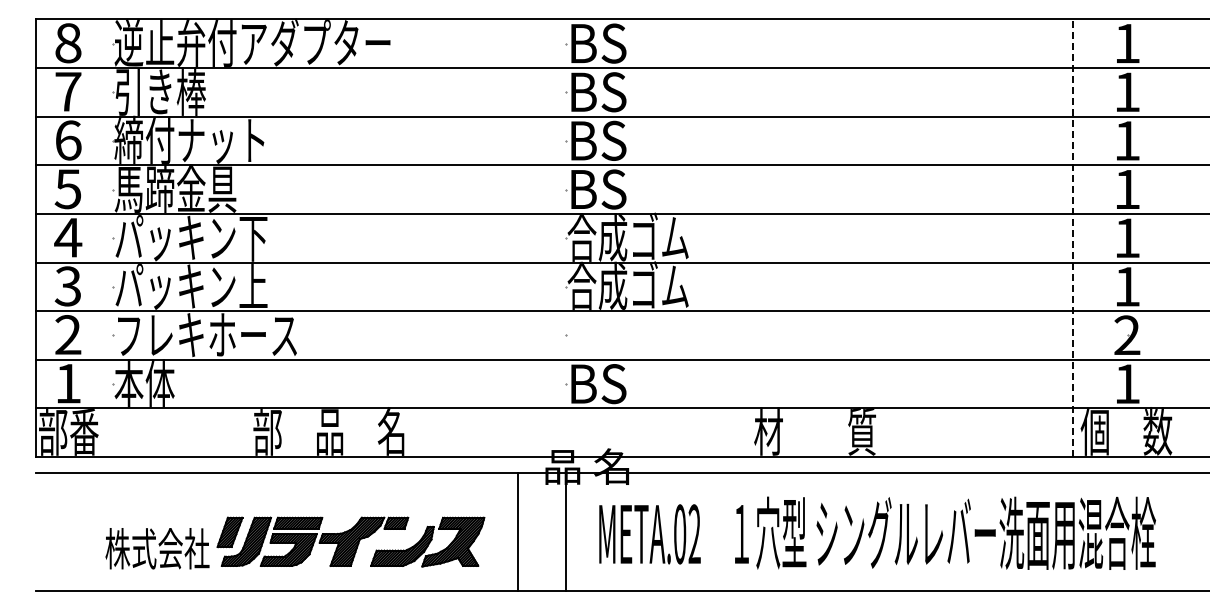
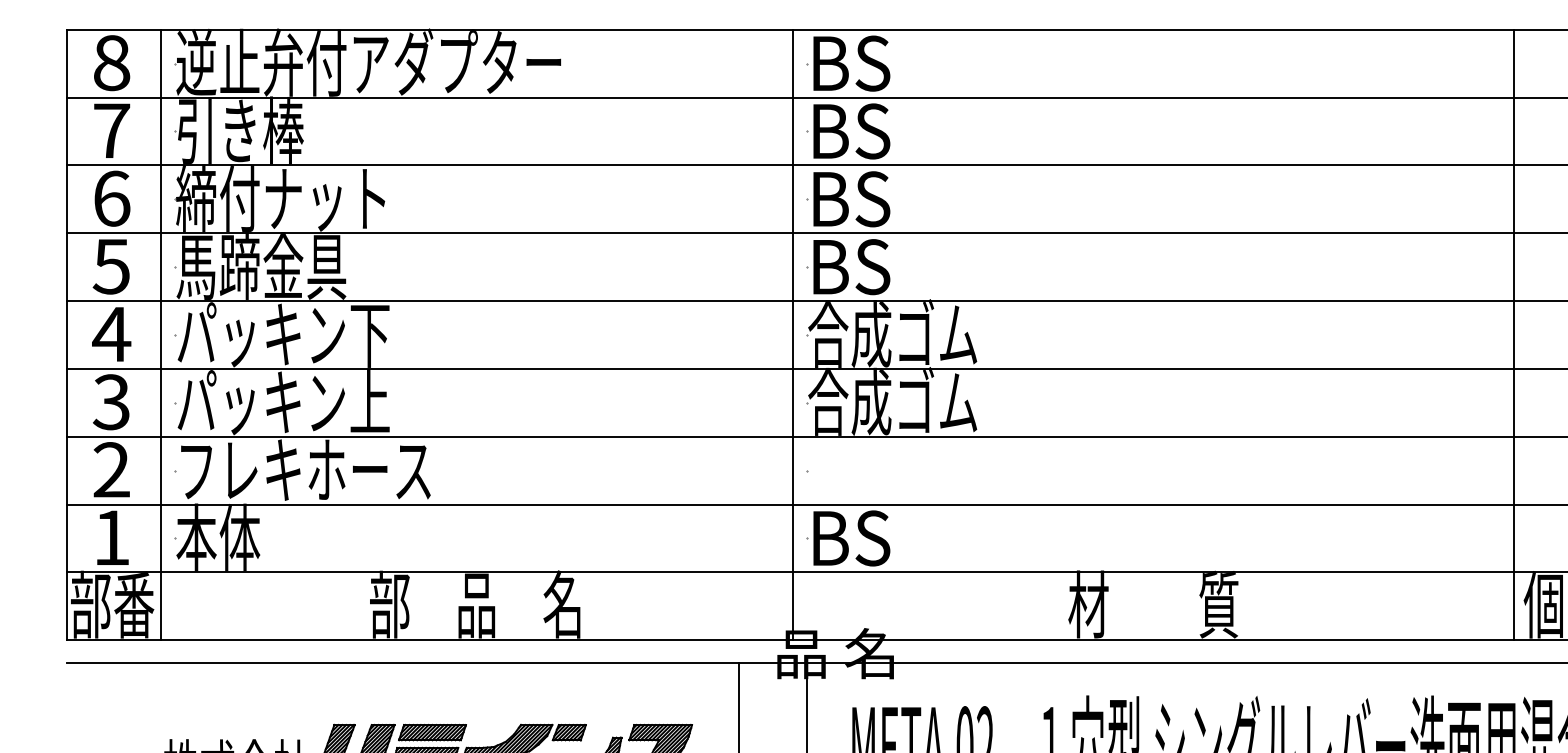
line: (103, 238) -> (160, 335), added
line: (556, 238) -> (792, 335), added
line: (1073, 238) -> (1513, 335), dashed -> solid

